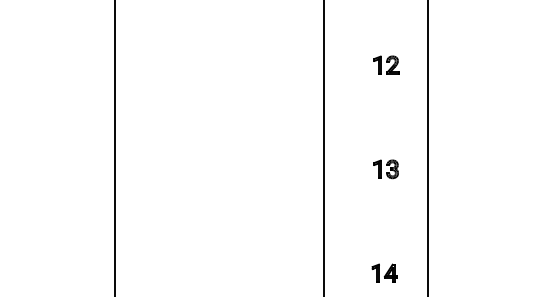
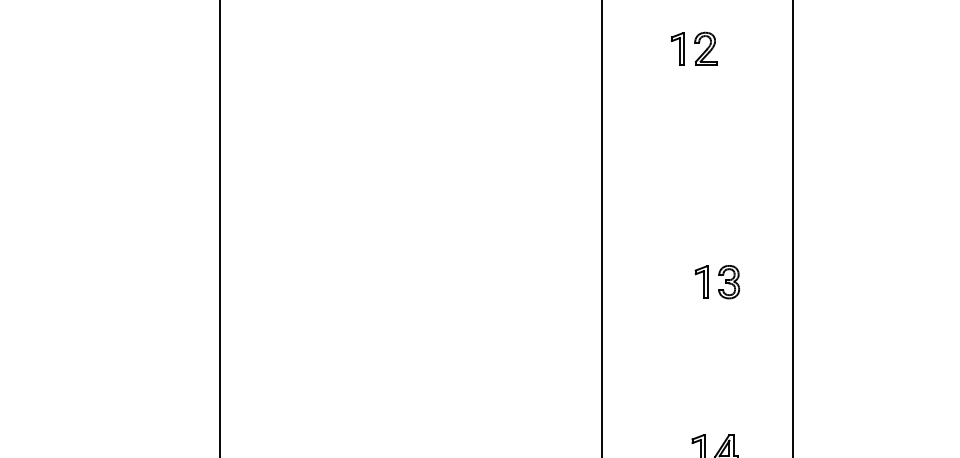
part: (386, 64) -> (694, 47), moved
part: (385, 169) -> (716, 282), moved

